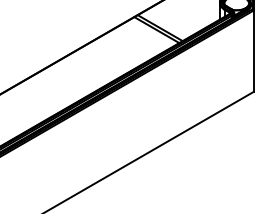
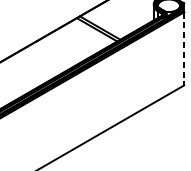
line: (253, 51) -> (184, 49), solid -> dashed

